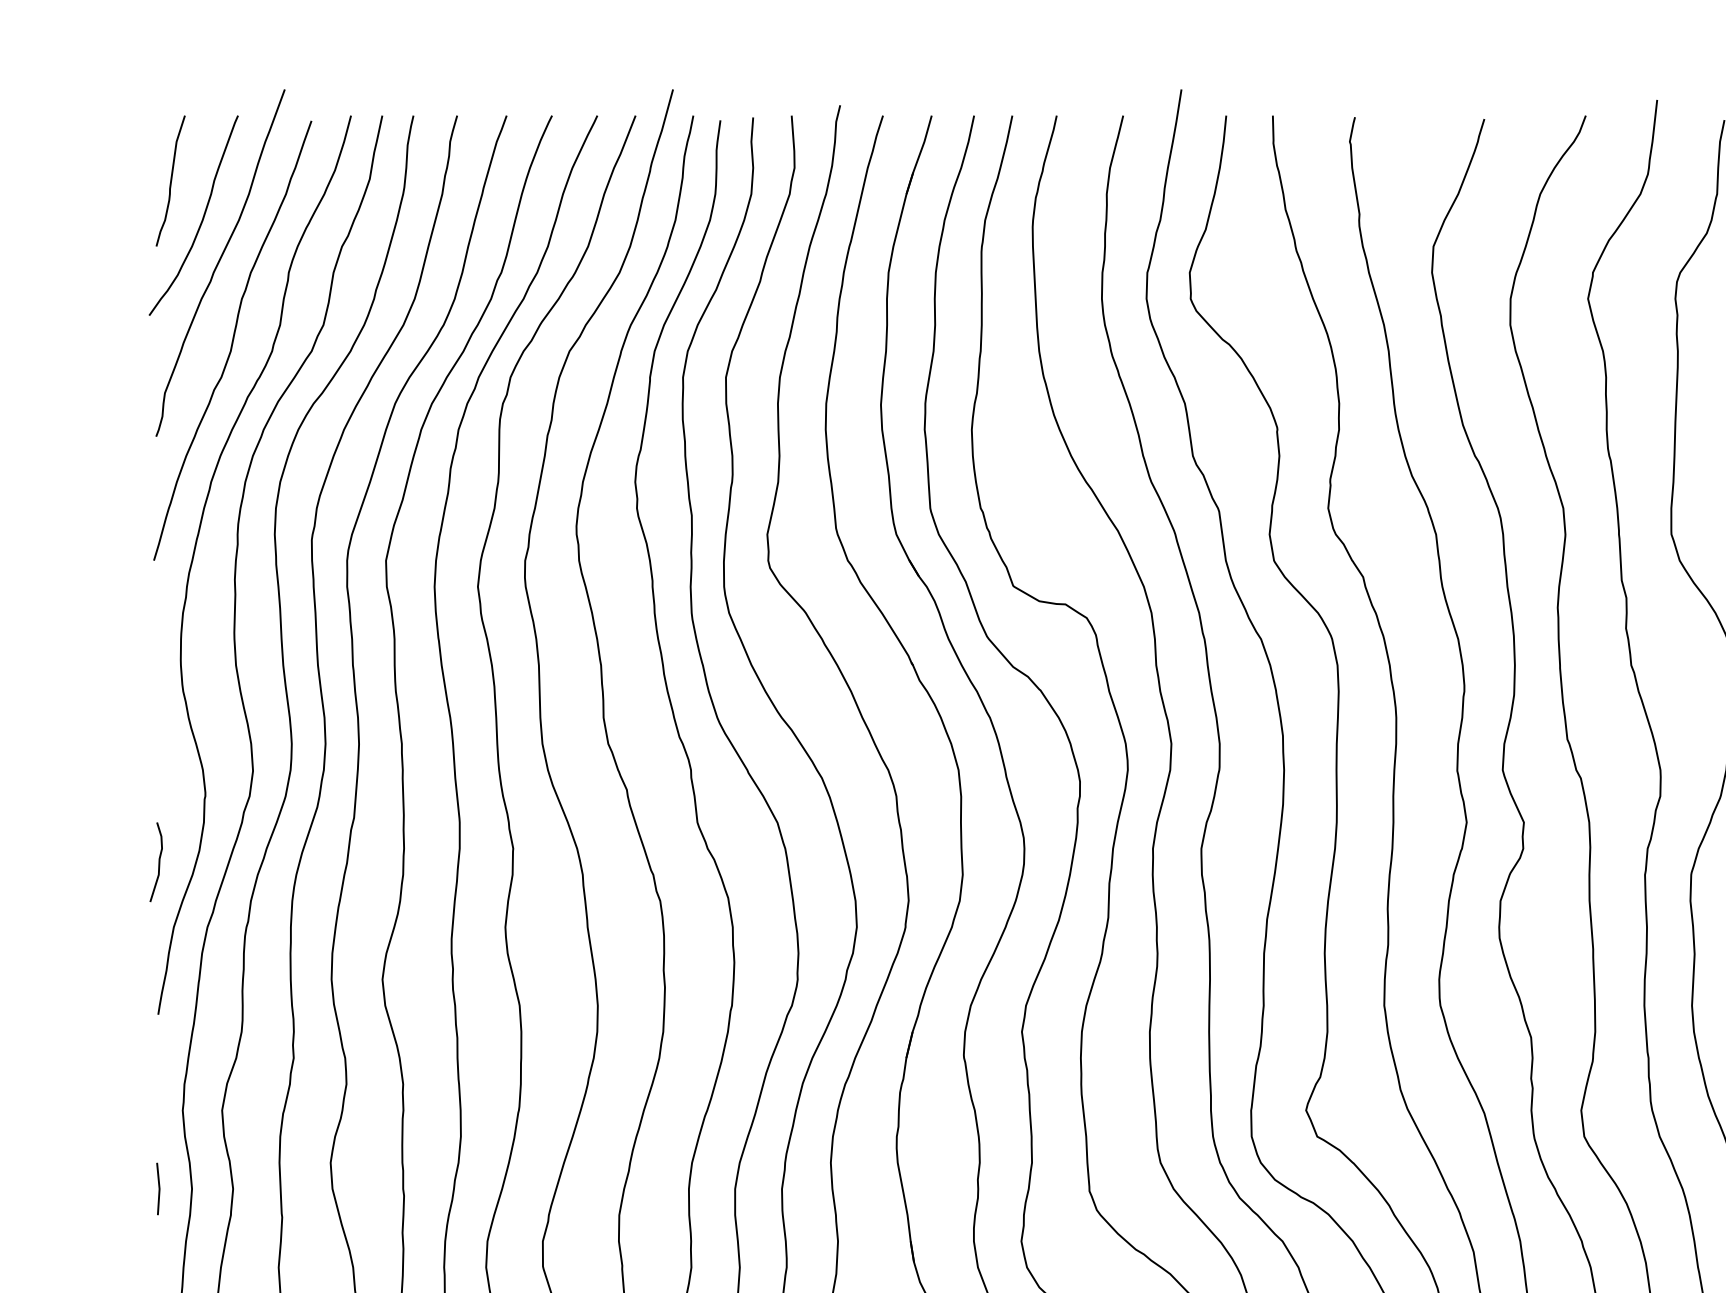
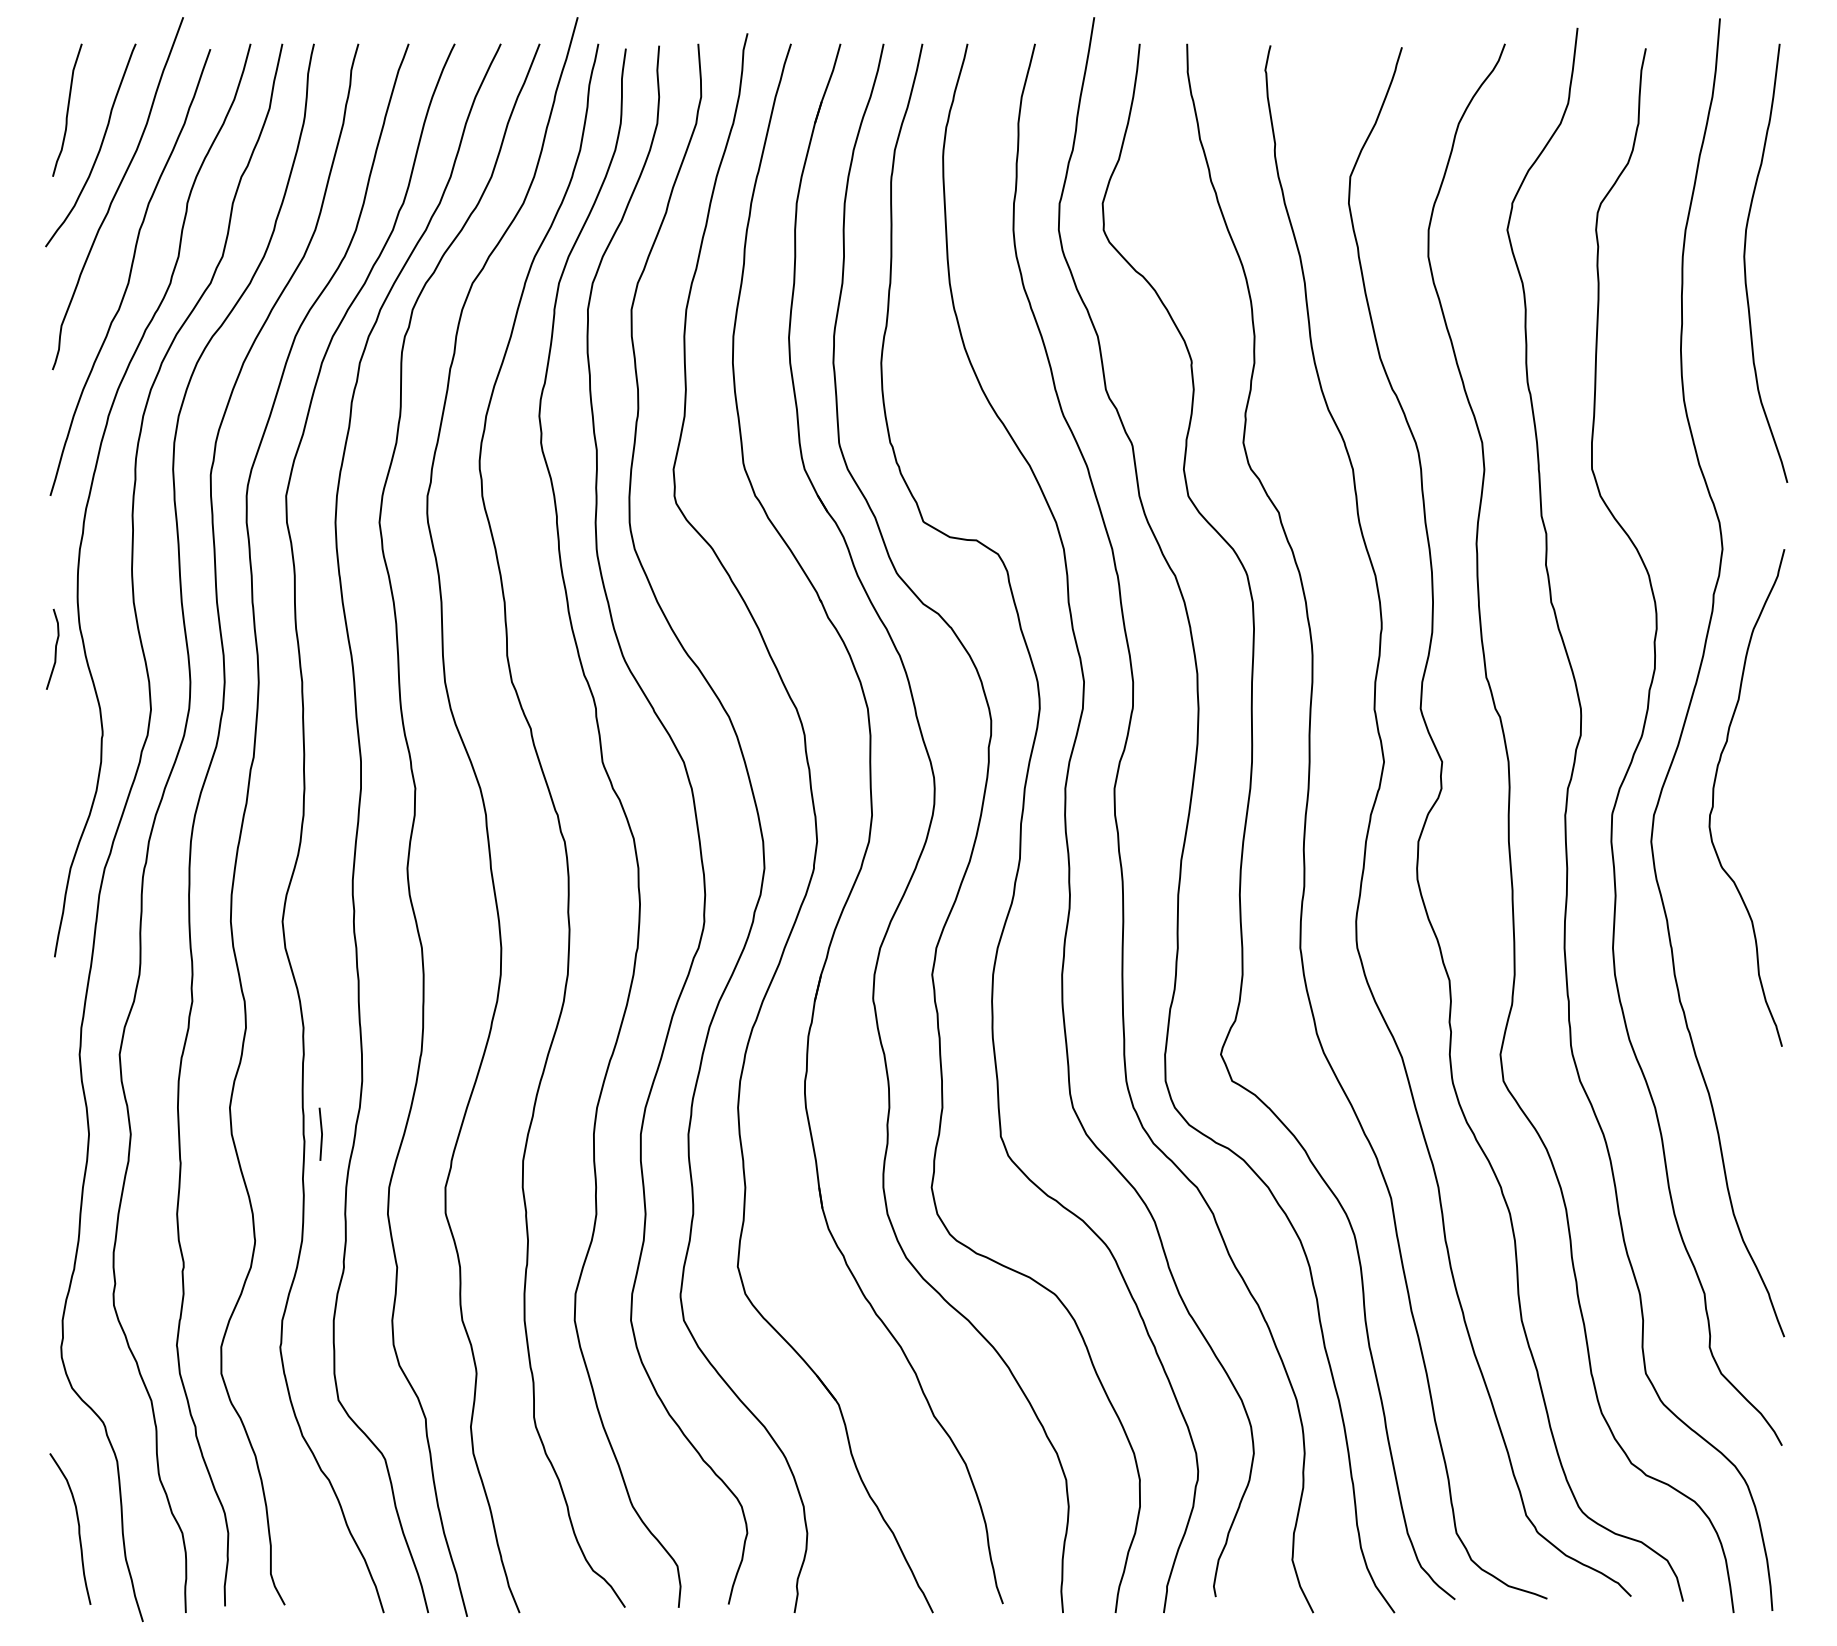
curve: (159, 861) -> (55, 648), moved
line: (159, 1188) -> (321, 1133), moved

